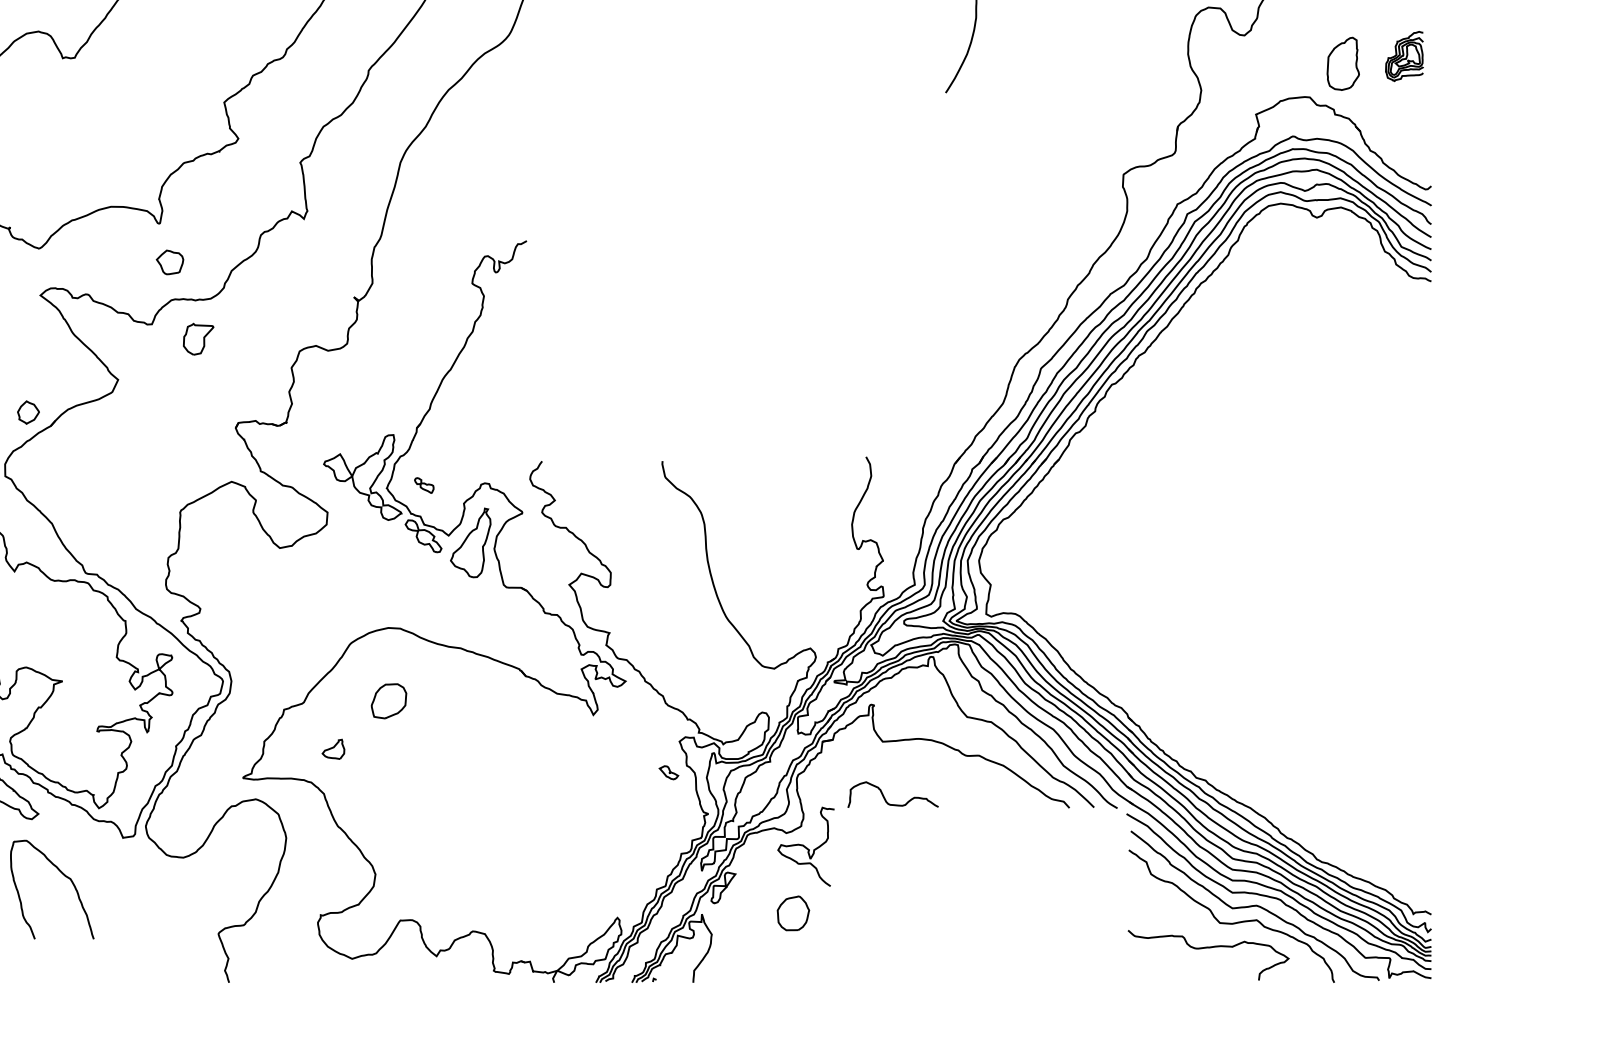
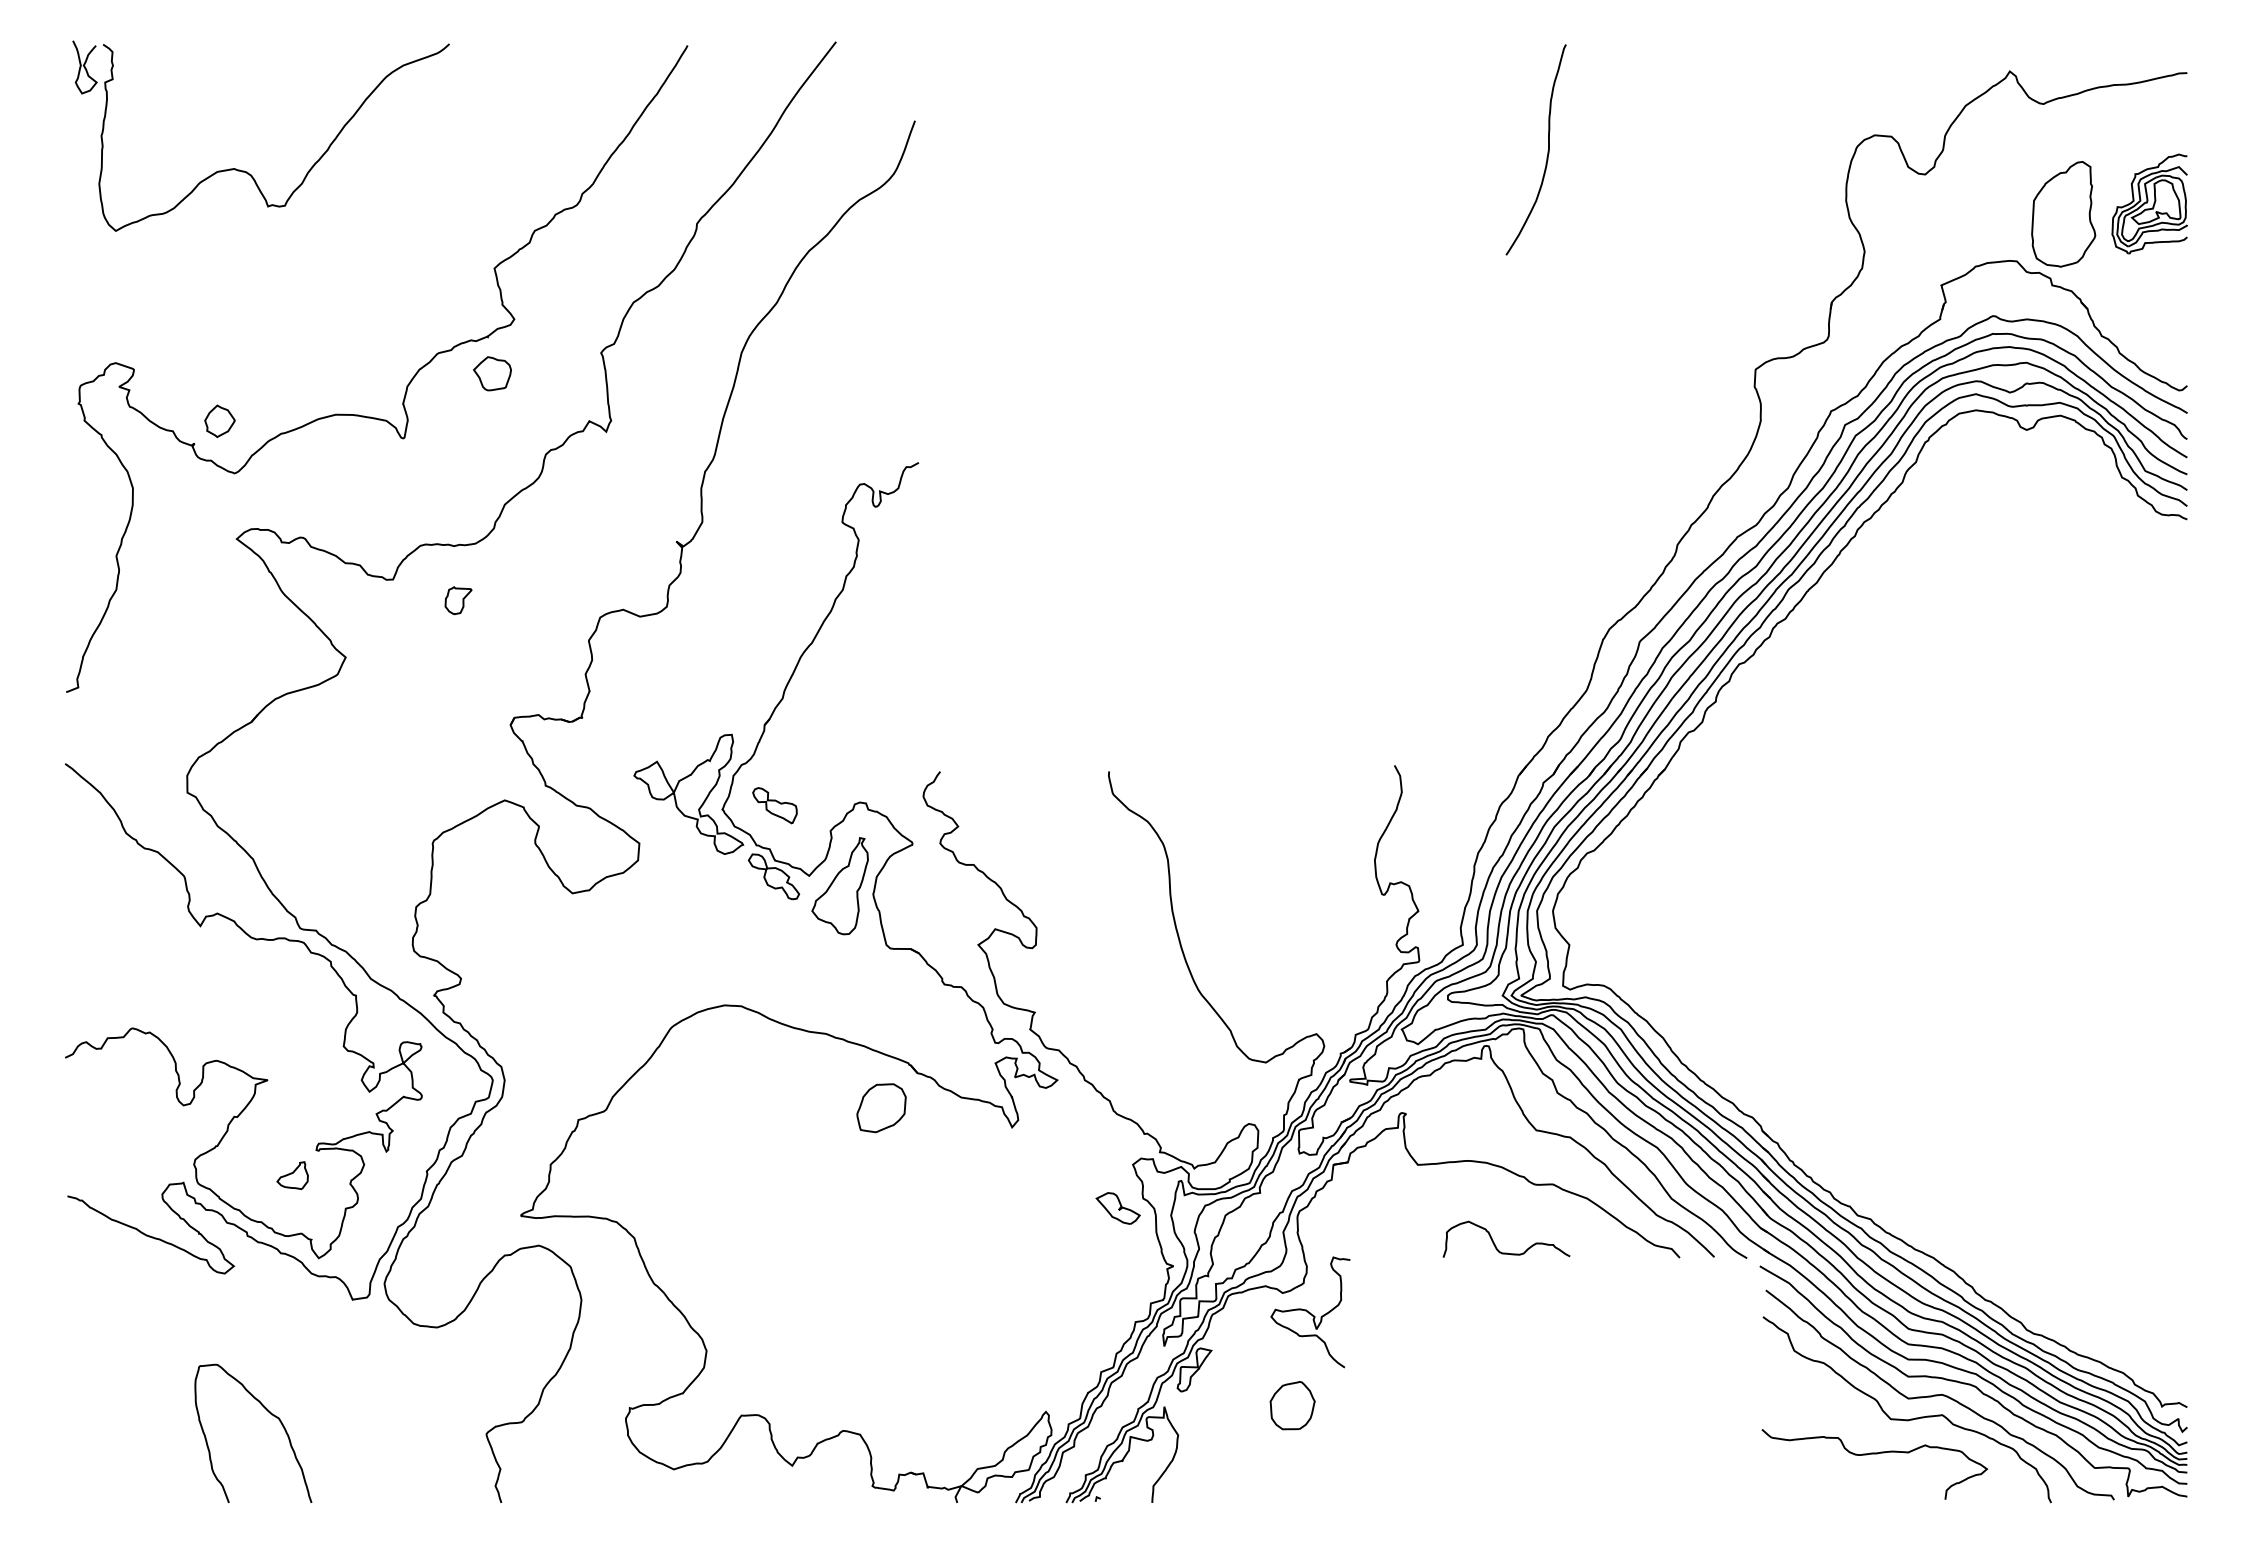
part: (1404, 56) -> (2149, 203), size x1.43
part: (1343, 64) -> (2063, 214), size x1.43
part: (170, 262) -> (492, 373), moved
part: (198, 339) -> (458, 600), size x0.62
part: (28, 412) -> (219, 421), moved
part: (423, 485) -> (774, 805), size x1.67
part: (388, 701) -> (881, 1108), moved
part: (333, 749) -> (292, 1175), moved
part: (668, 772) -> (1117, 1208), size x1.67
curve: (885, 798) -> (1495, 1244), moved
curve: (64, 876) -> (270, 1414), moved

